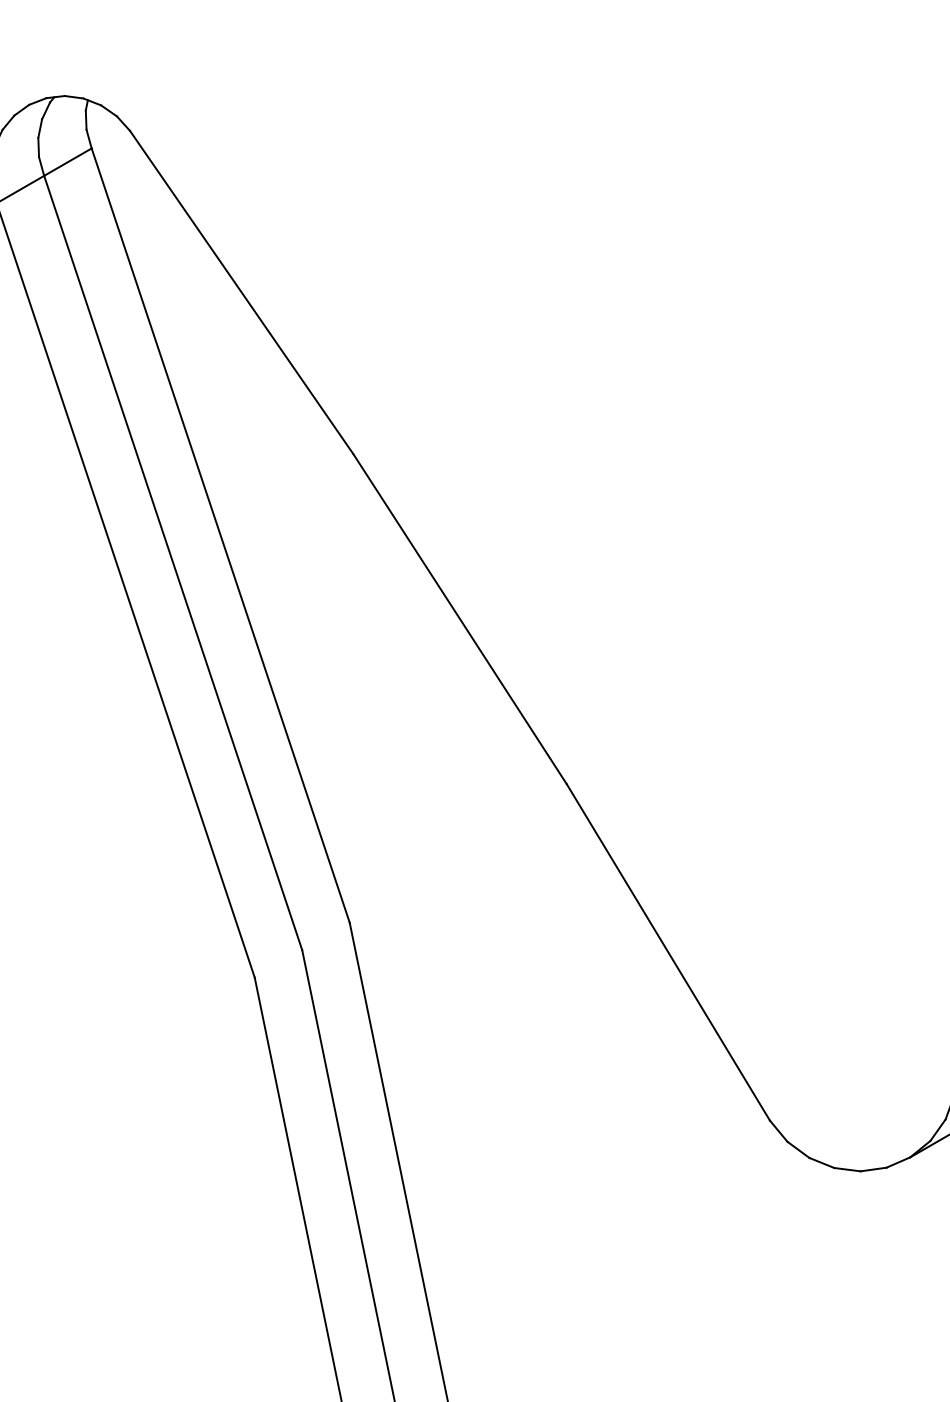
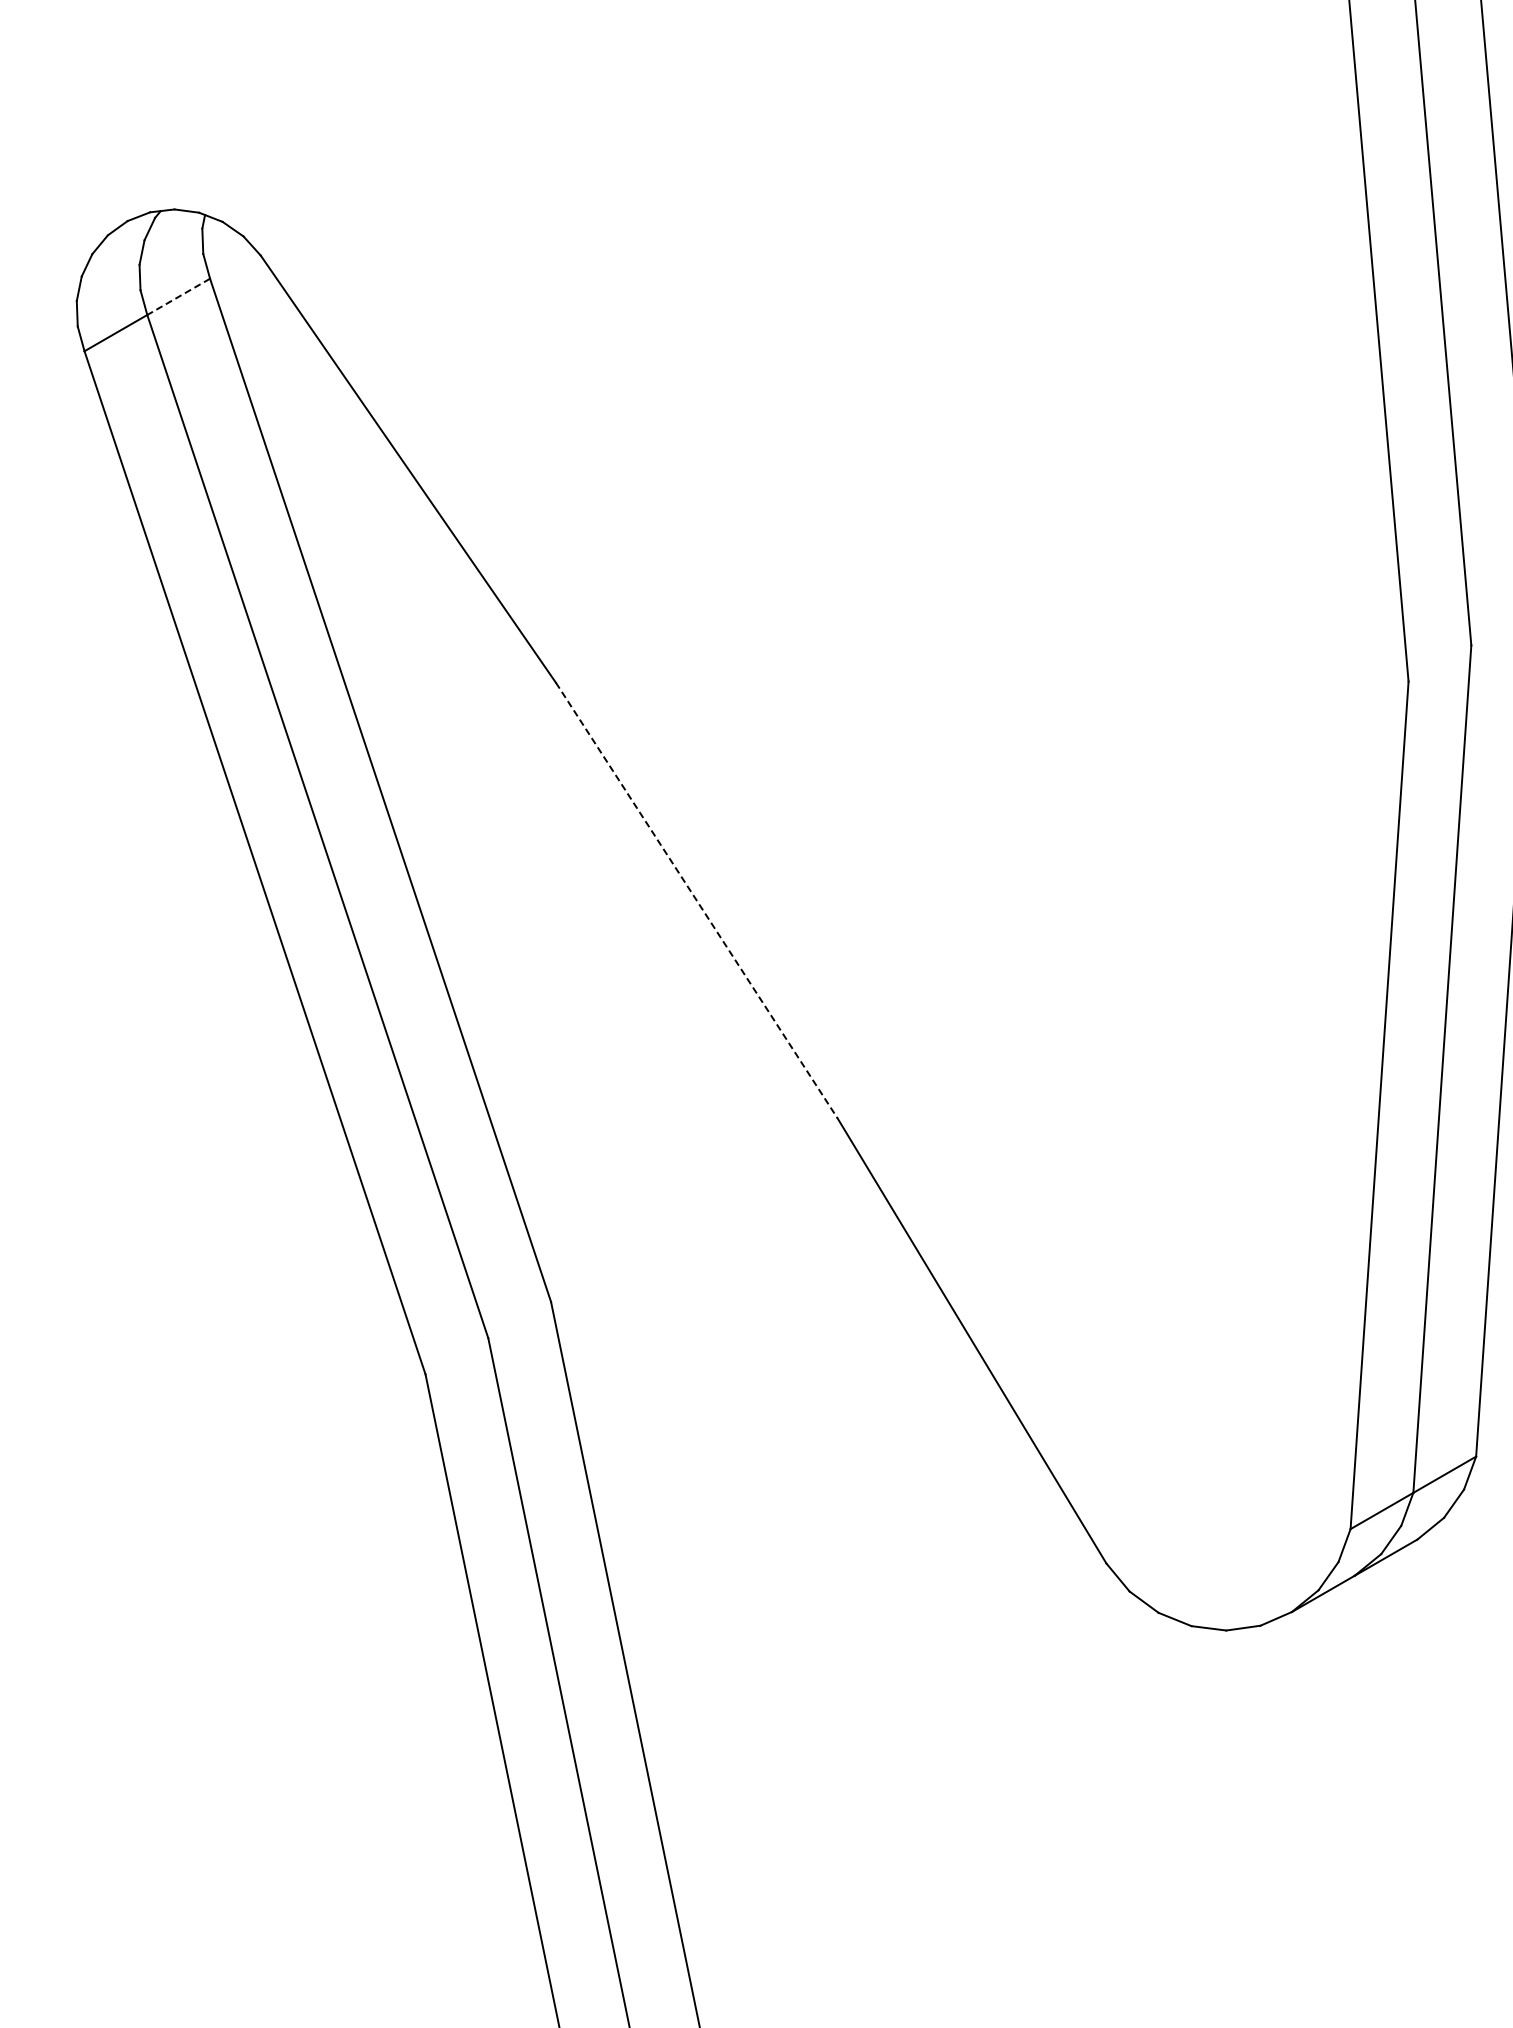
line: (67, 162) -> (178, 297), solid -> dashed
line: (459, 618) -> (696, 900), solid -> dashed

